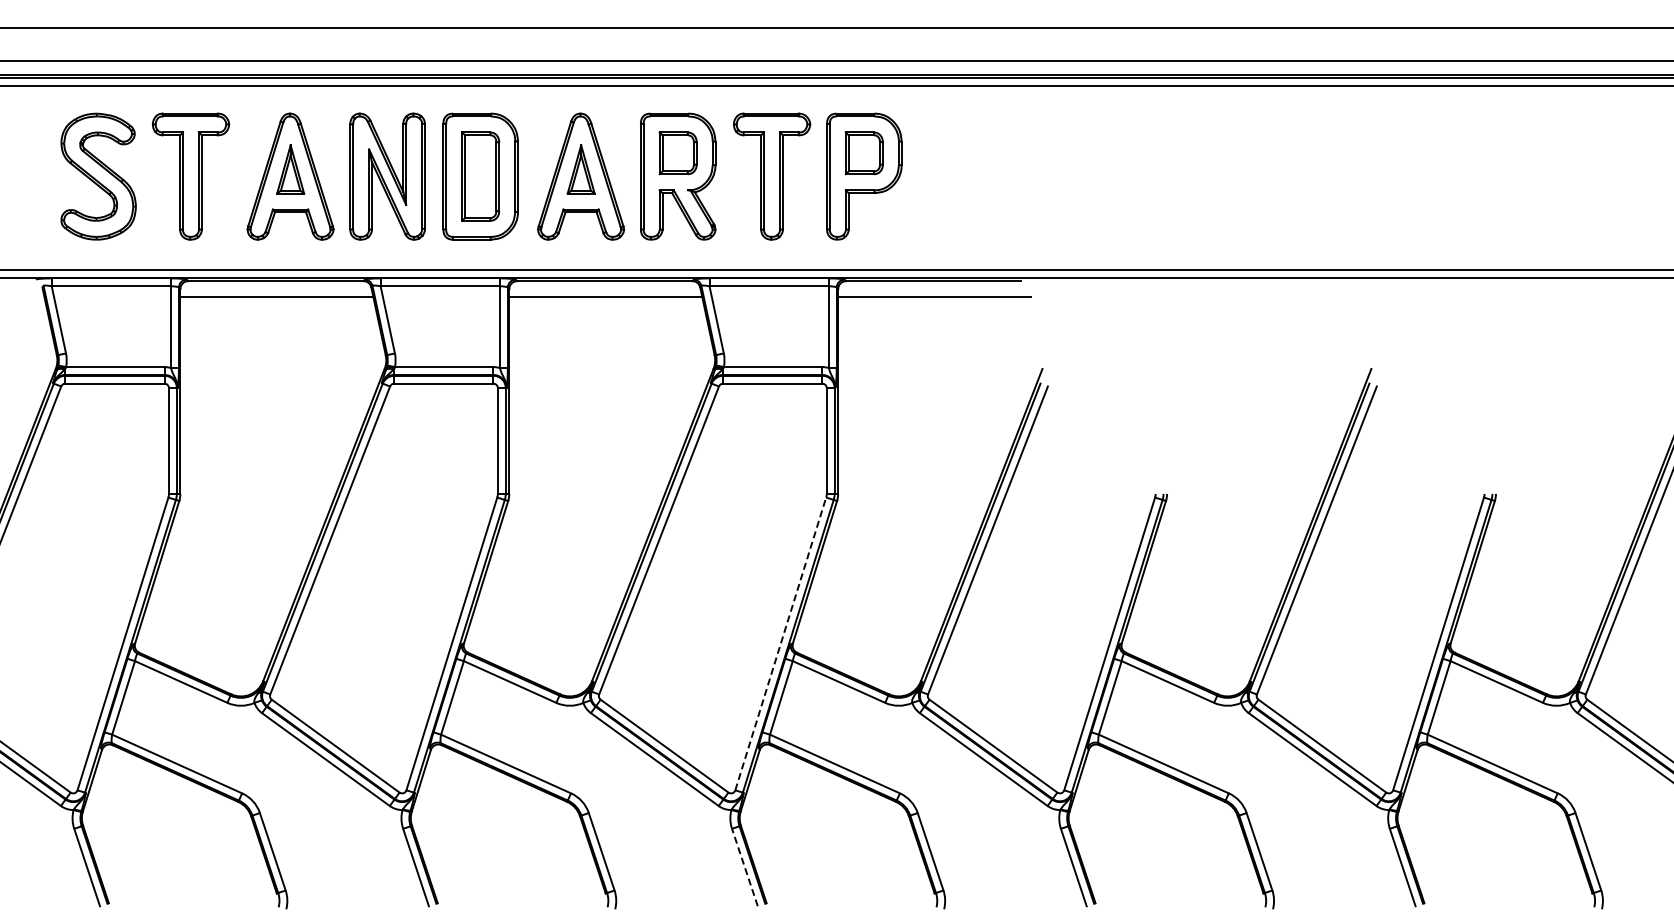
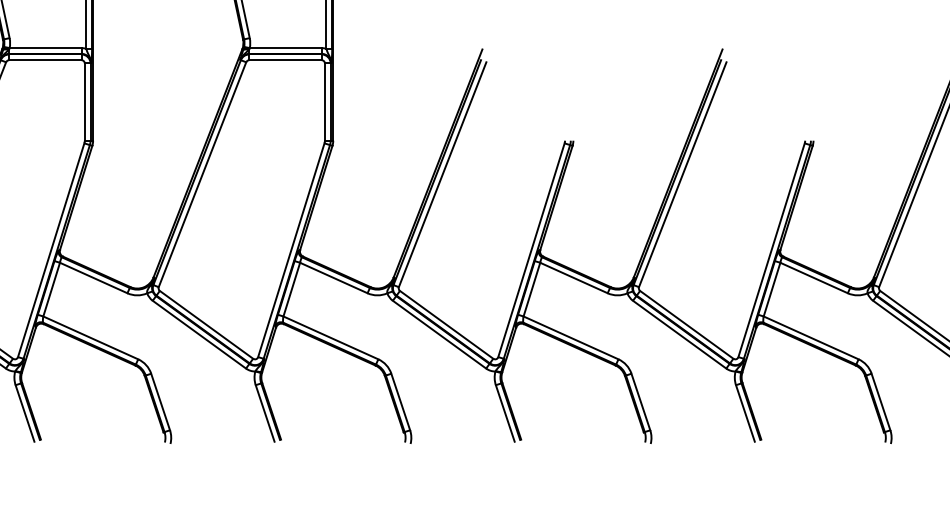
line: (780, 643) -> (291, 249), dashed -> solid
line: (744, 867) -> (264, 413), dashed -> solid

